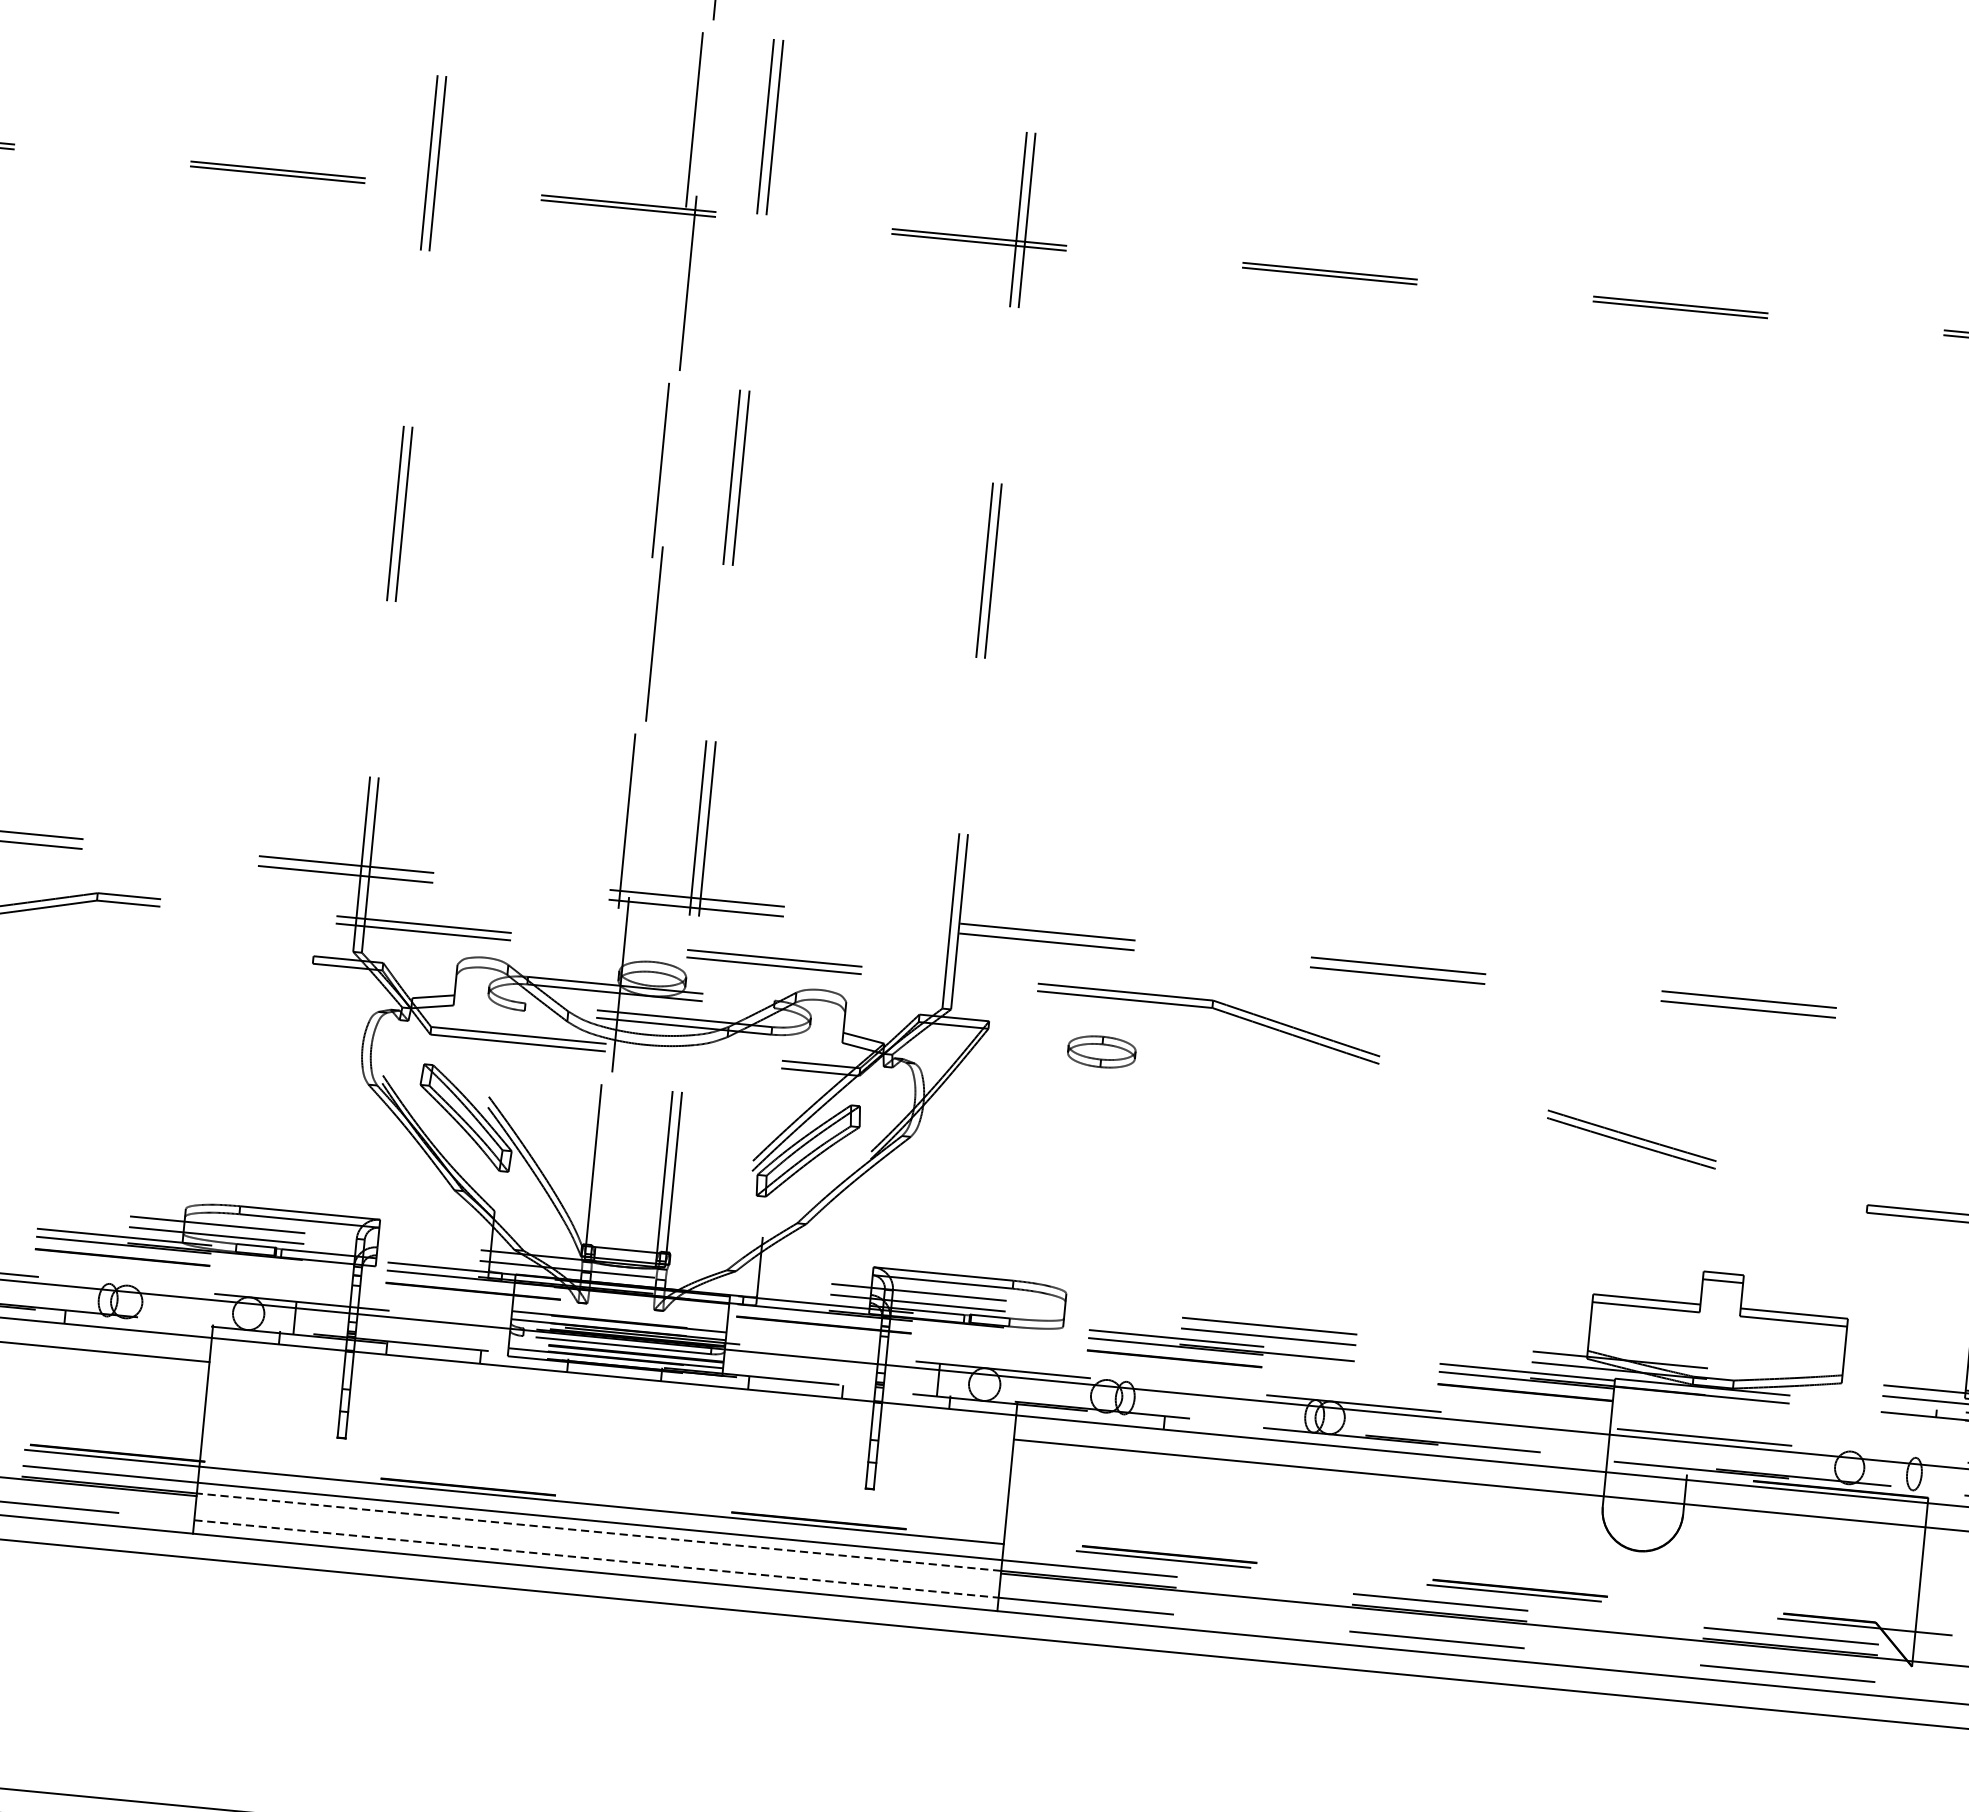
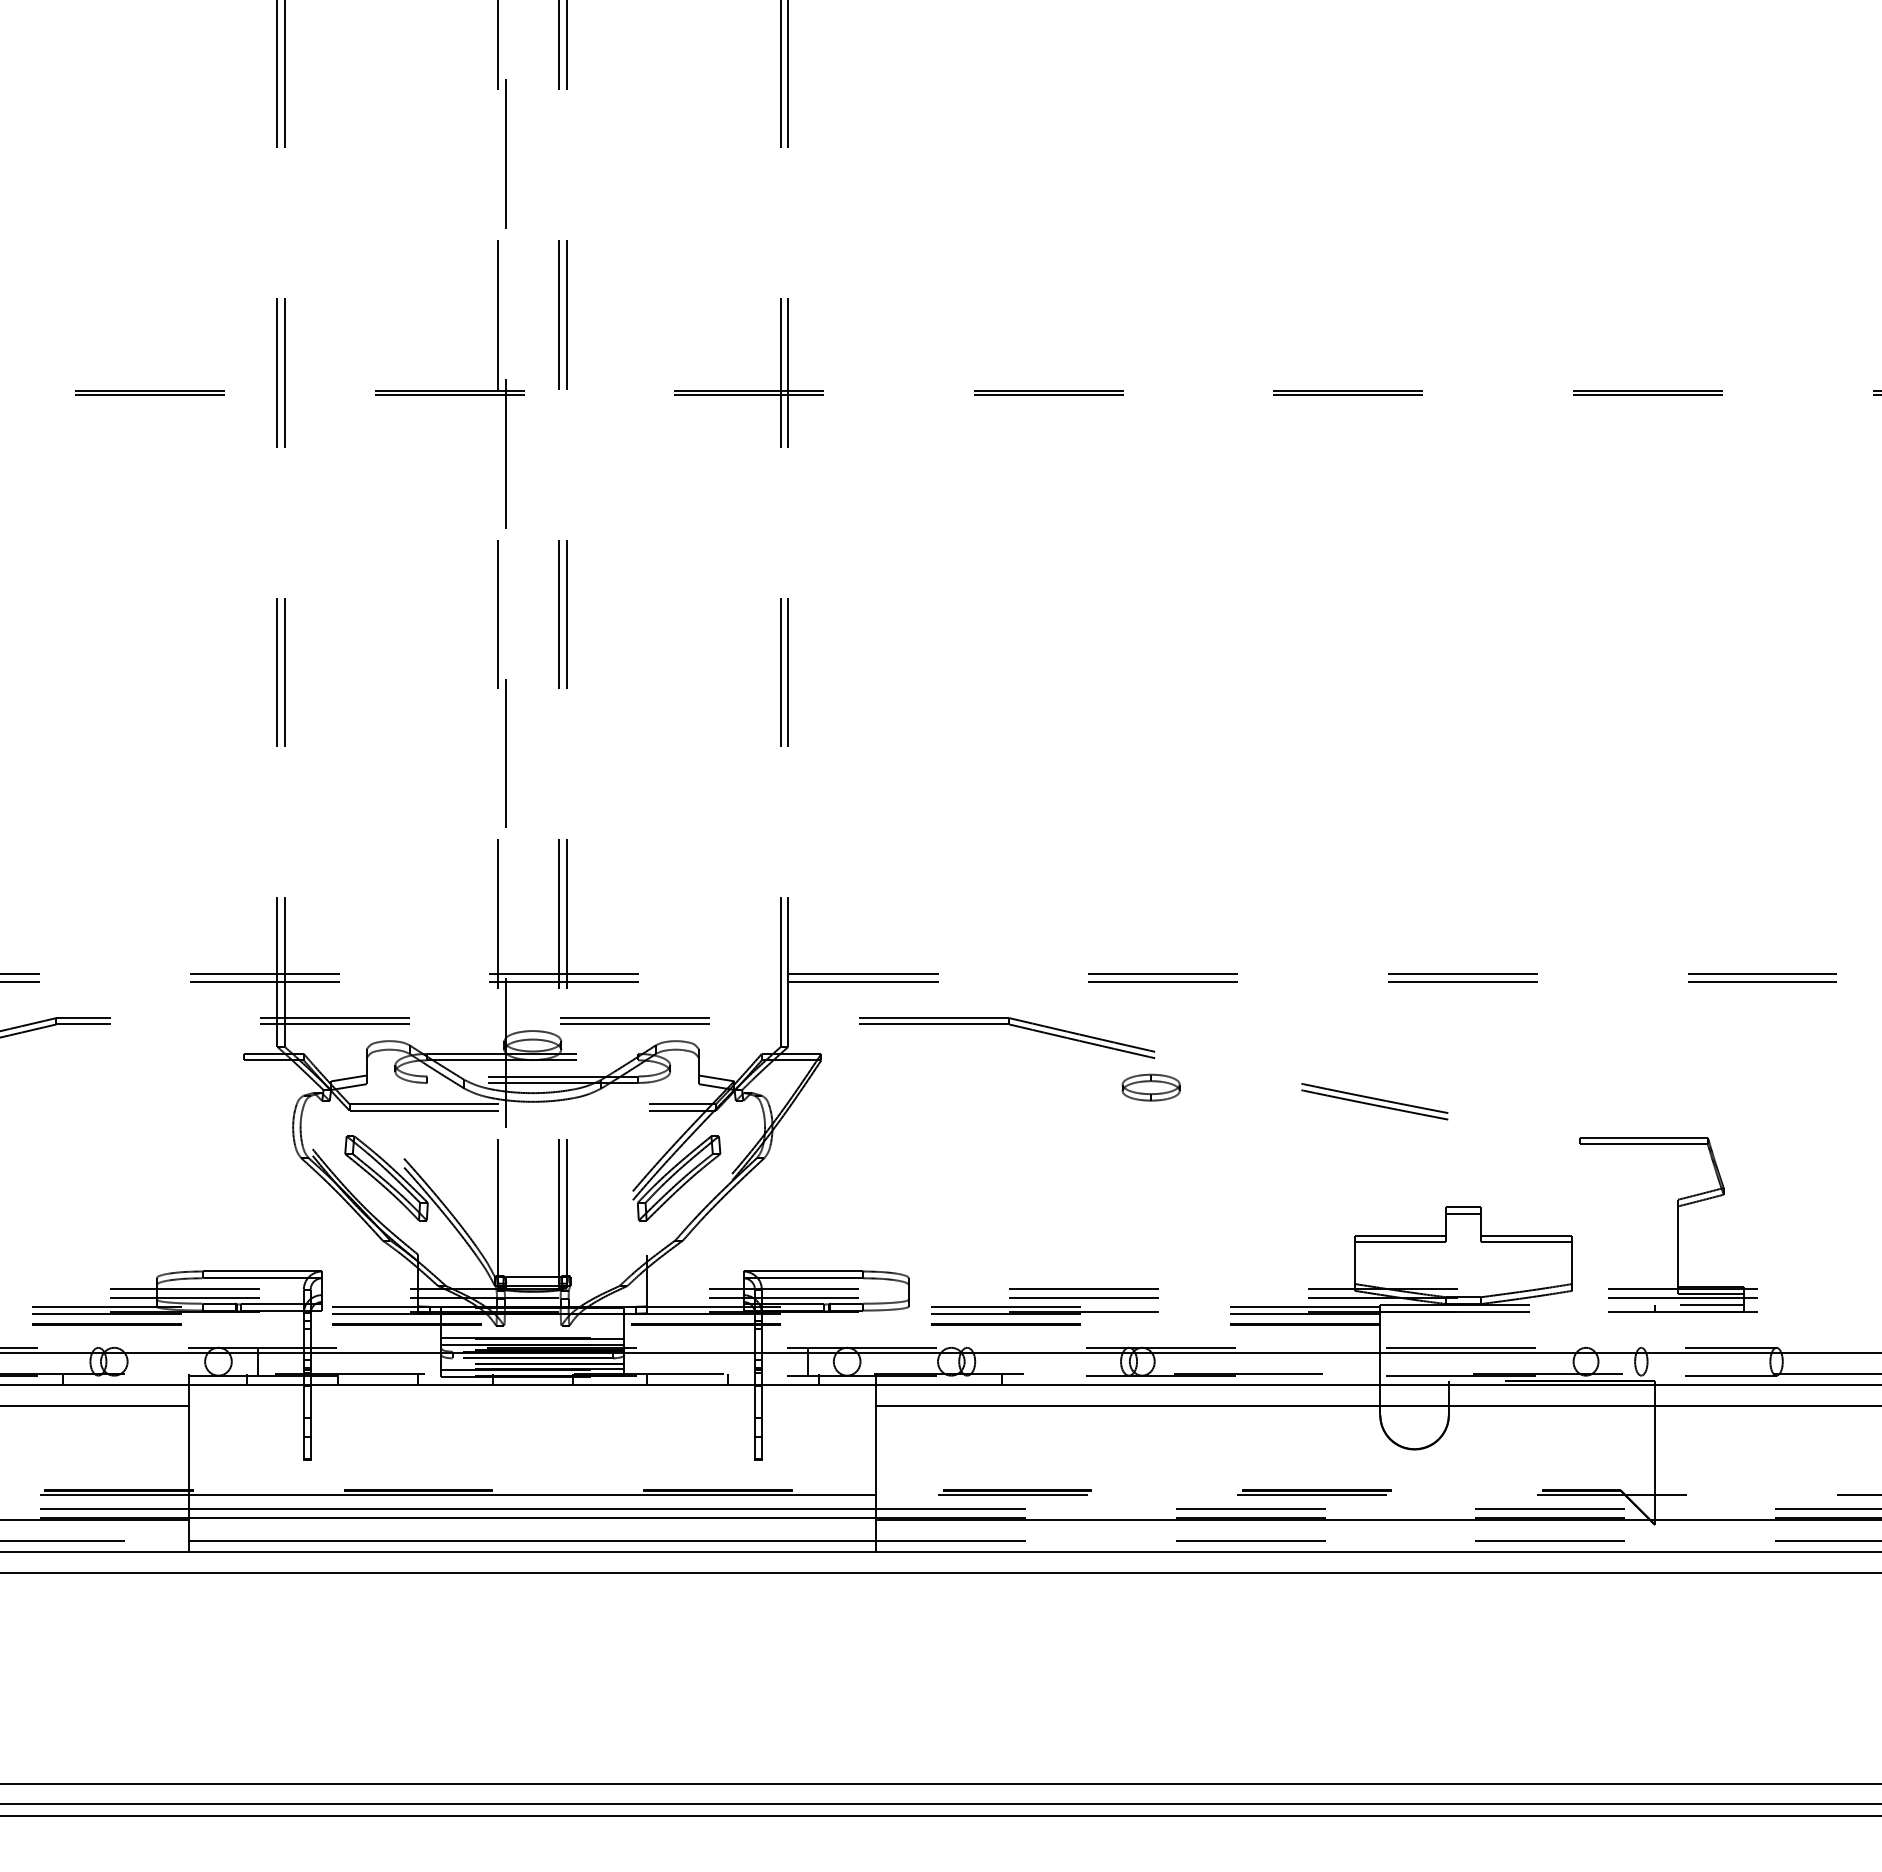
part: (1101, 1051) -> (1150, 1087), moved
line: (598, 1532) -> (532, 1518), dashed -> solid
line: (596, 1558) -> (532, 1540), dashed -> solid

